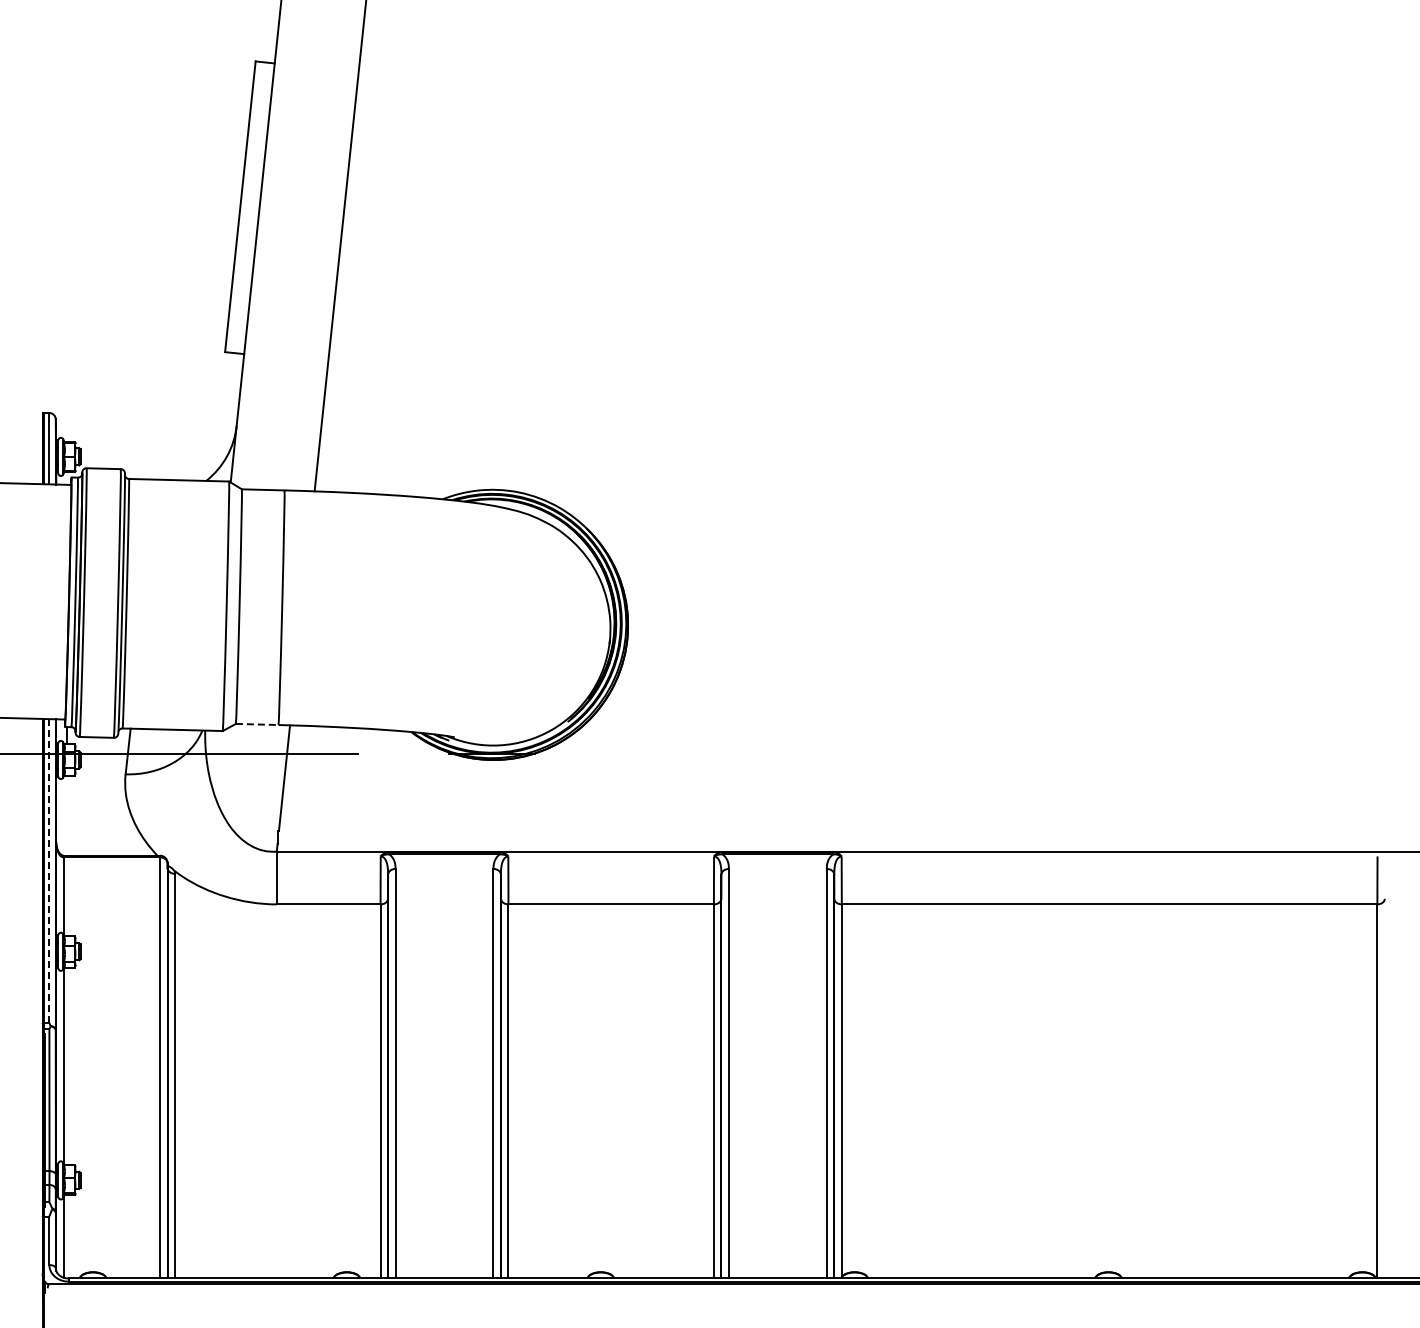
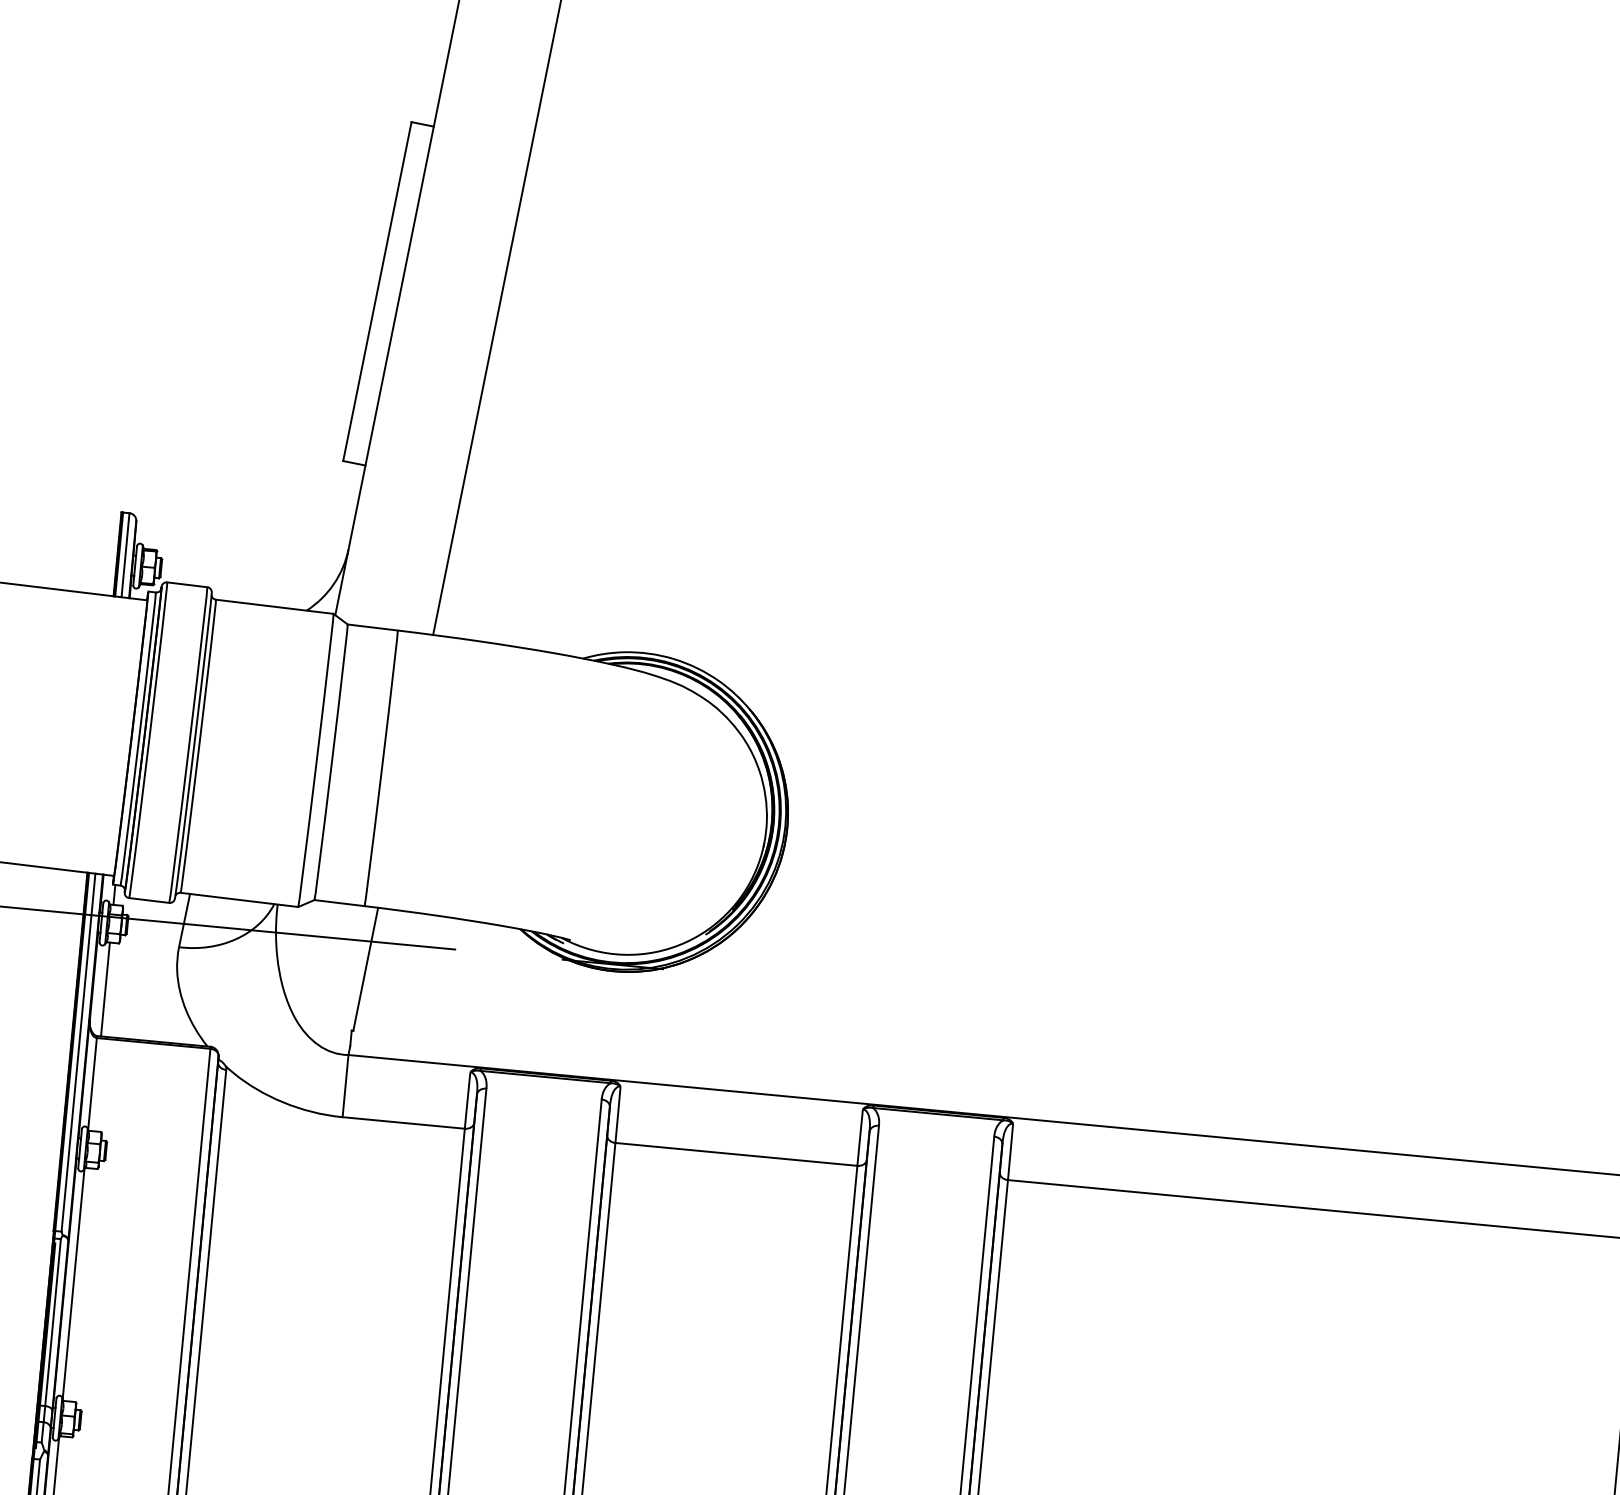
line: (257, 724) -> (339, 903), dashed -> solid
line: (67, 815) -> (106, 989), added
line: (49, 871) -> (78, 1053), dashed -> solid

